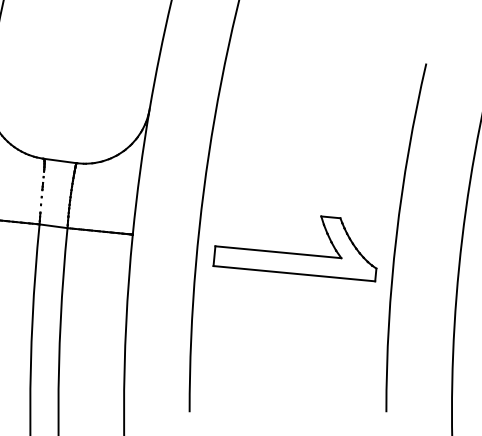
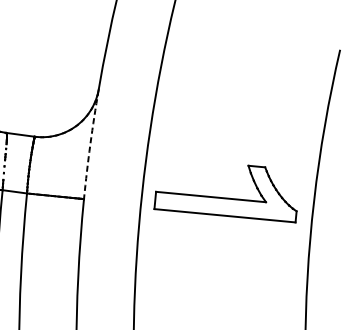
arc: (140, 171) -> (90, 144), solid -> dashed
part: (294, 248) -> (225, 193), moved

